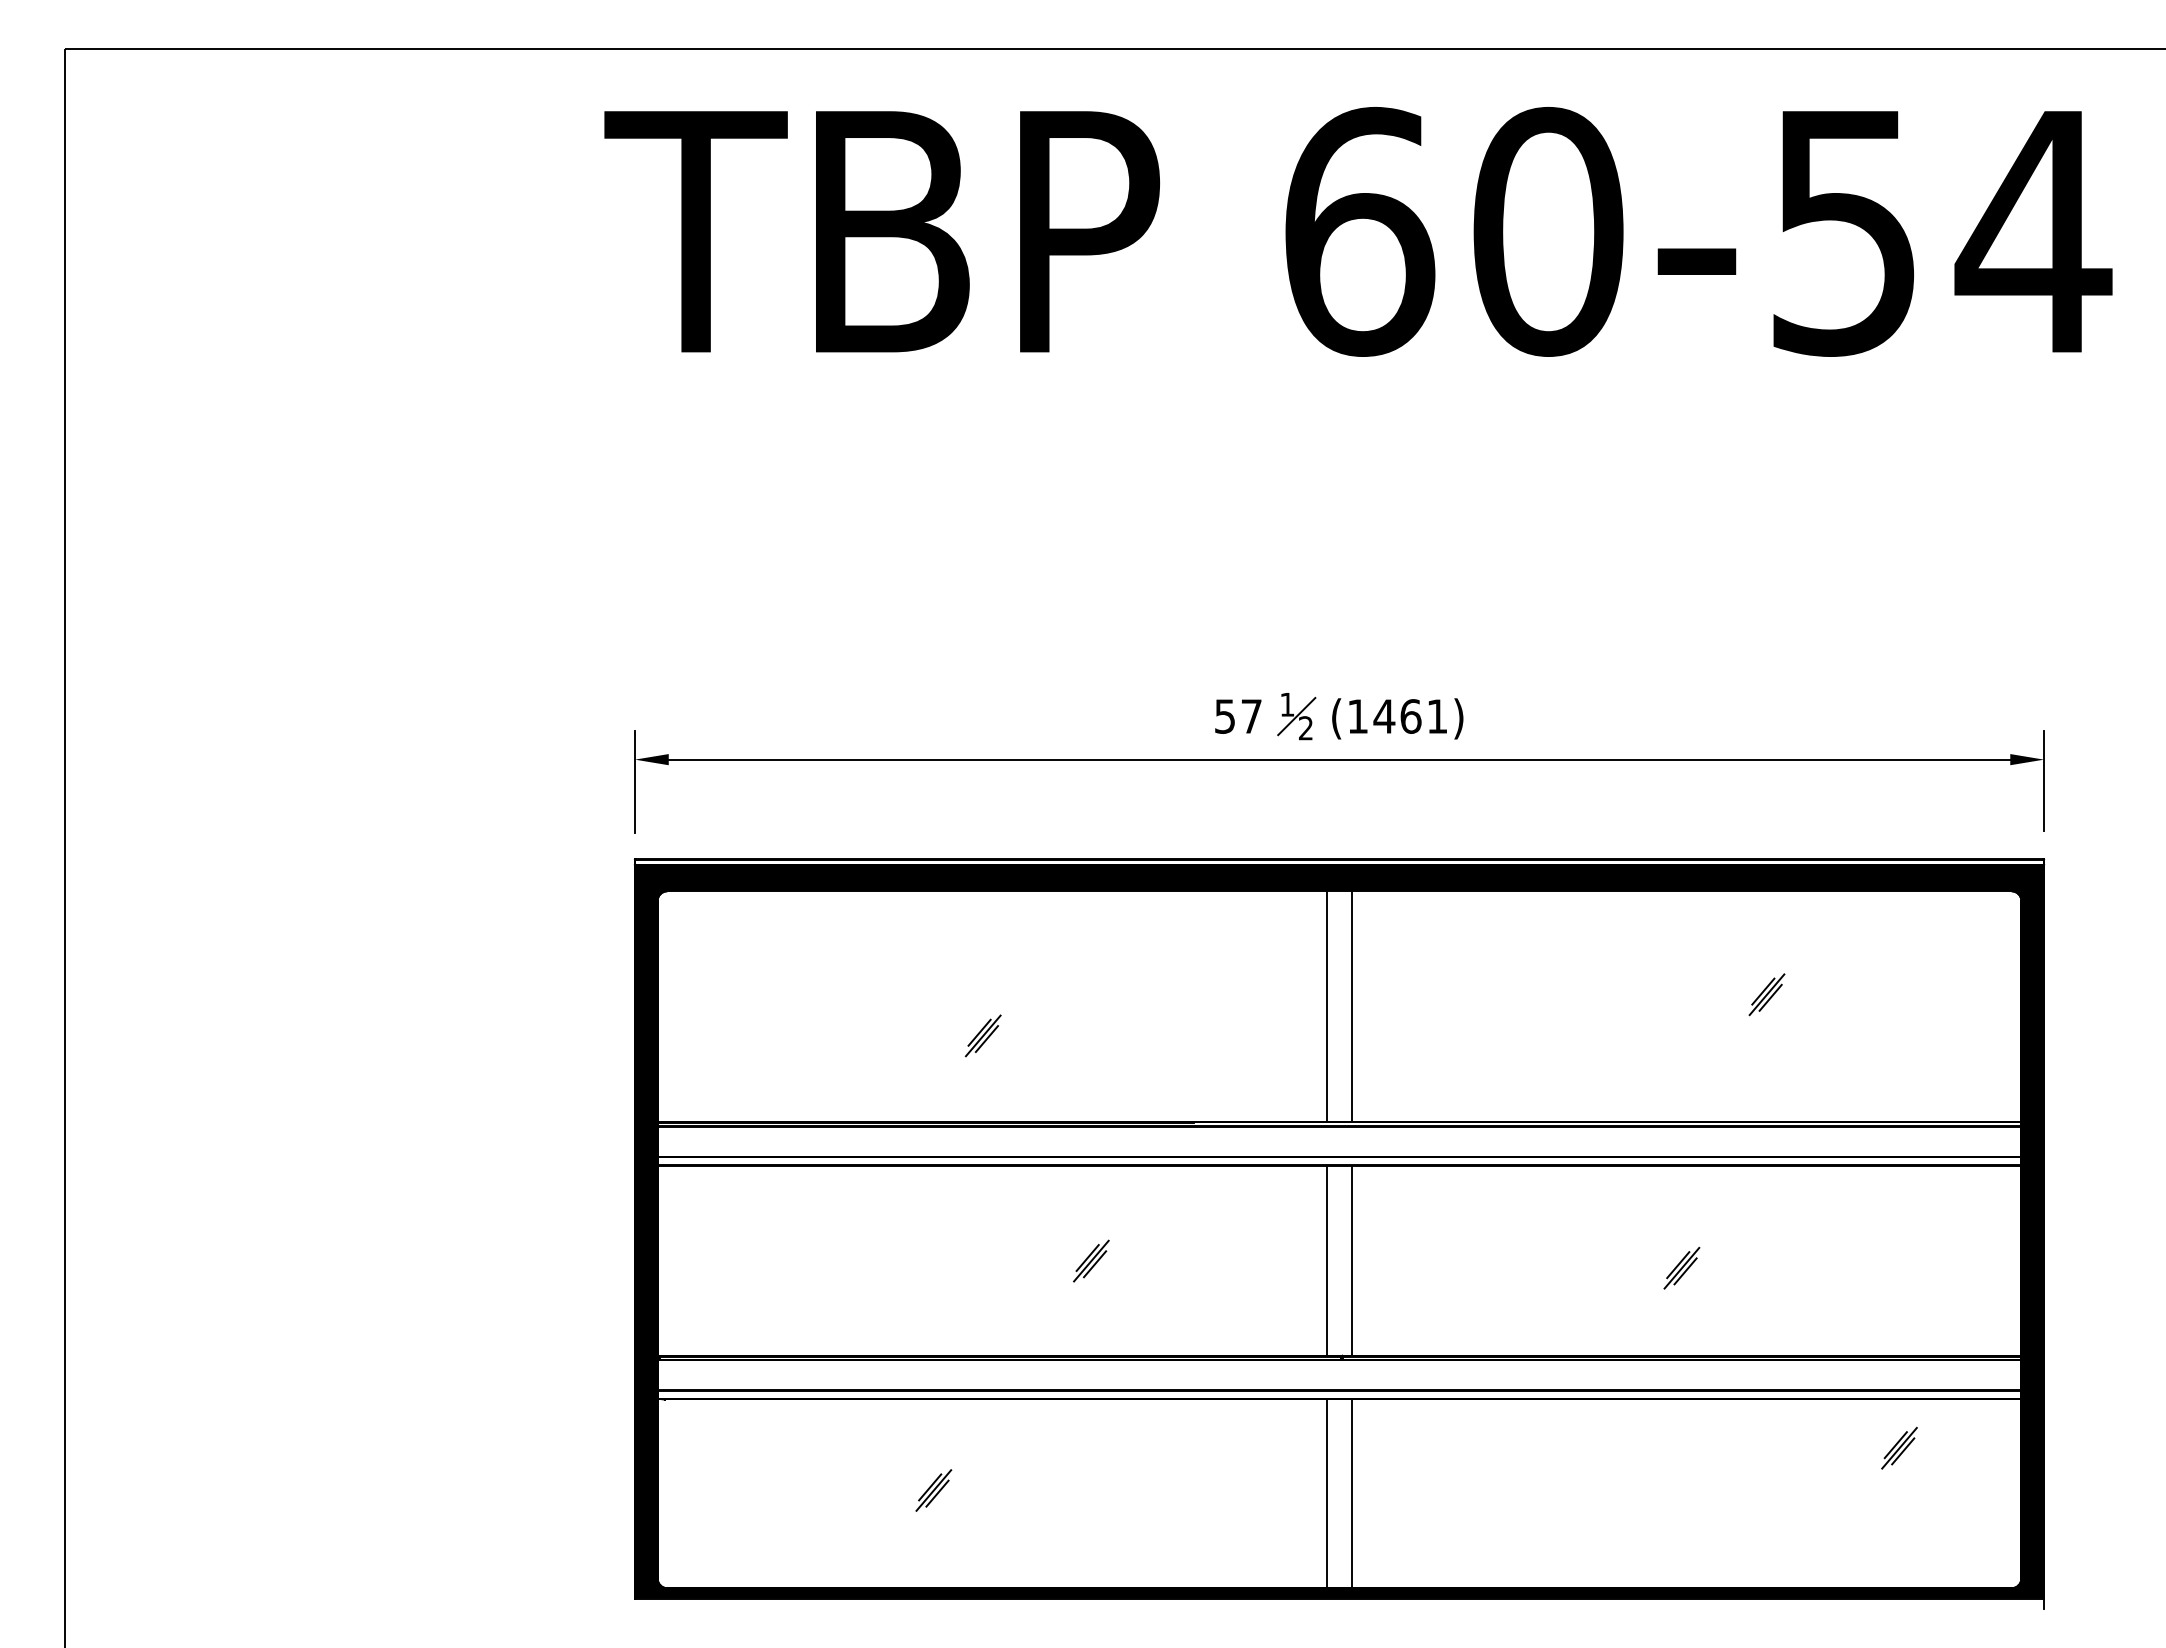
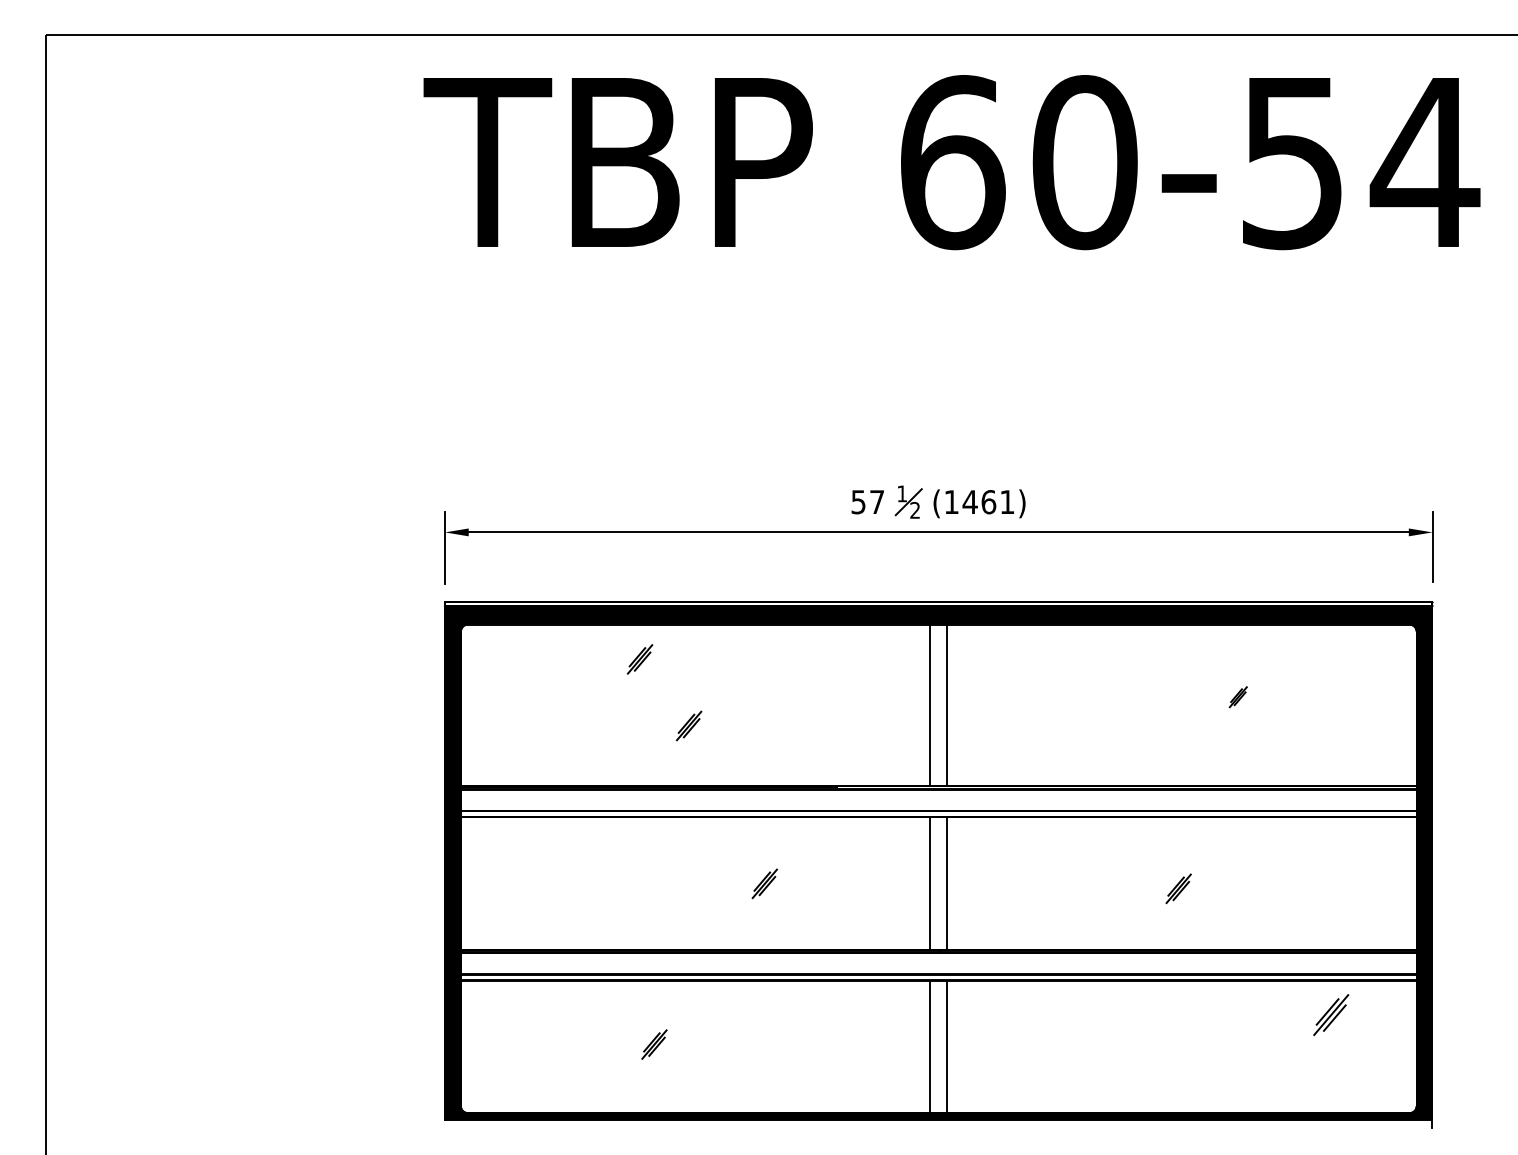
part: (912, 940) -> (639, 659), added
part: (1766, 994) -> (1237, 696), size x0.7
part: (1899, 1447) -> (1331, 1014), size x1.4

